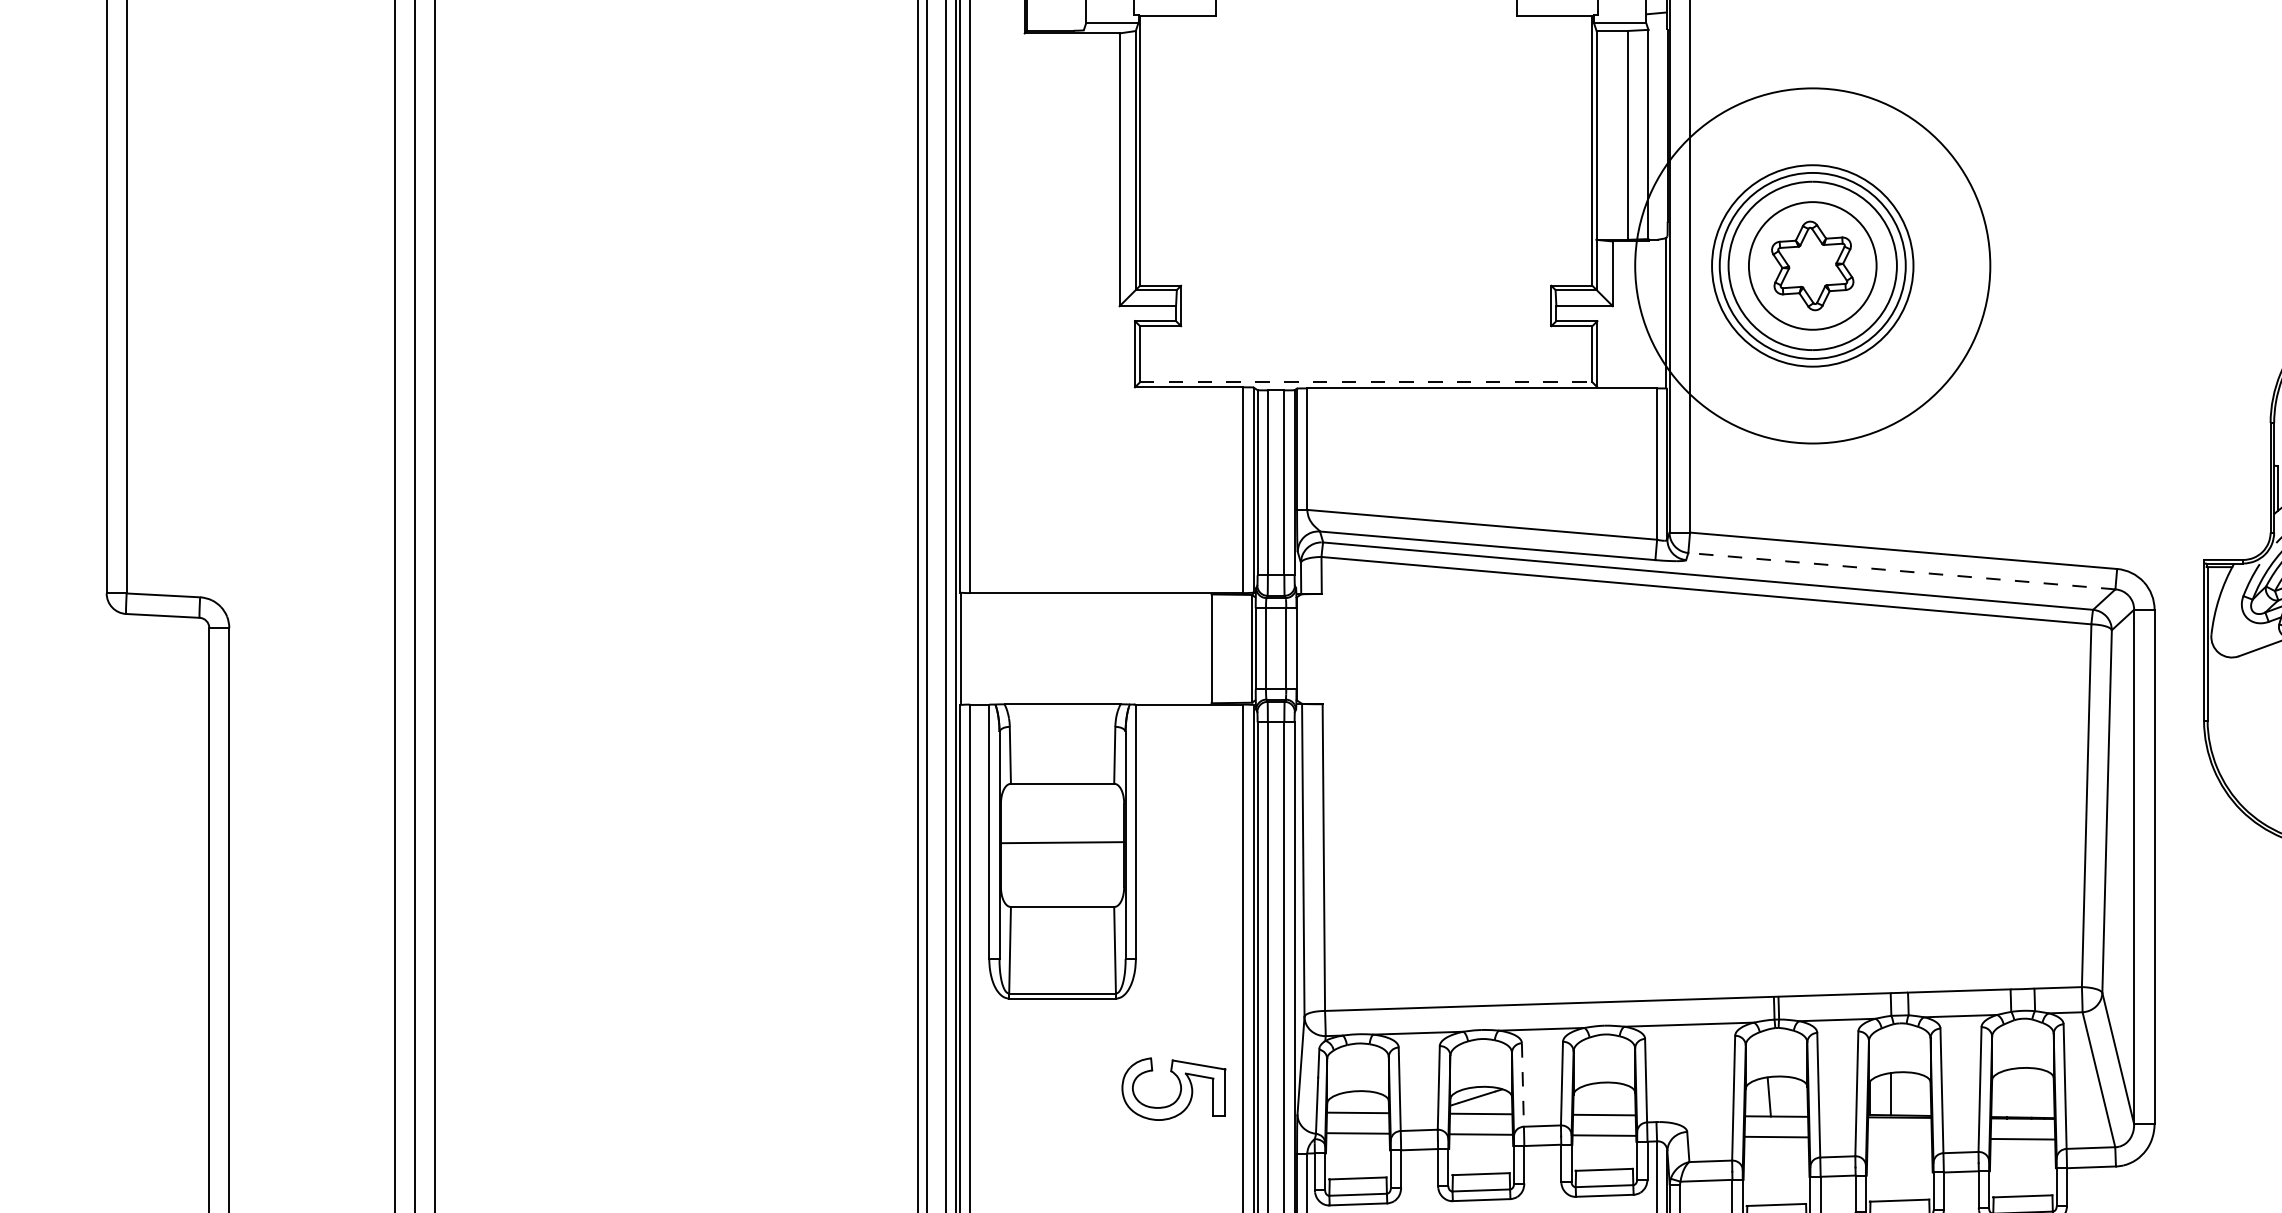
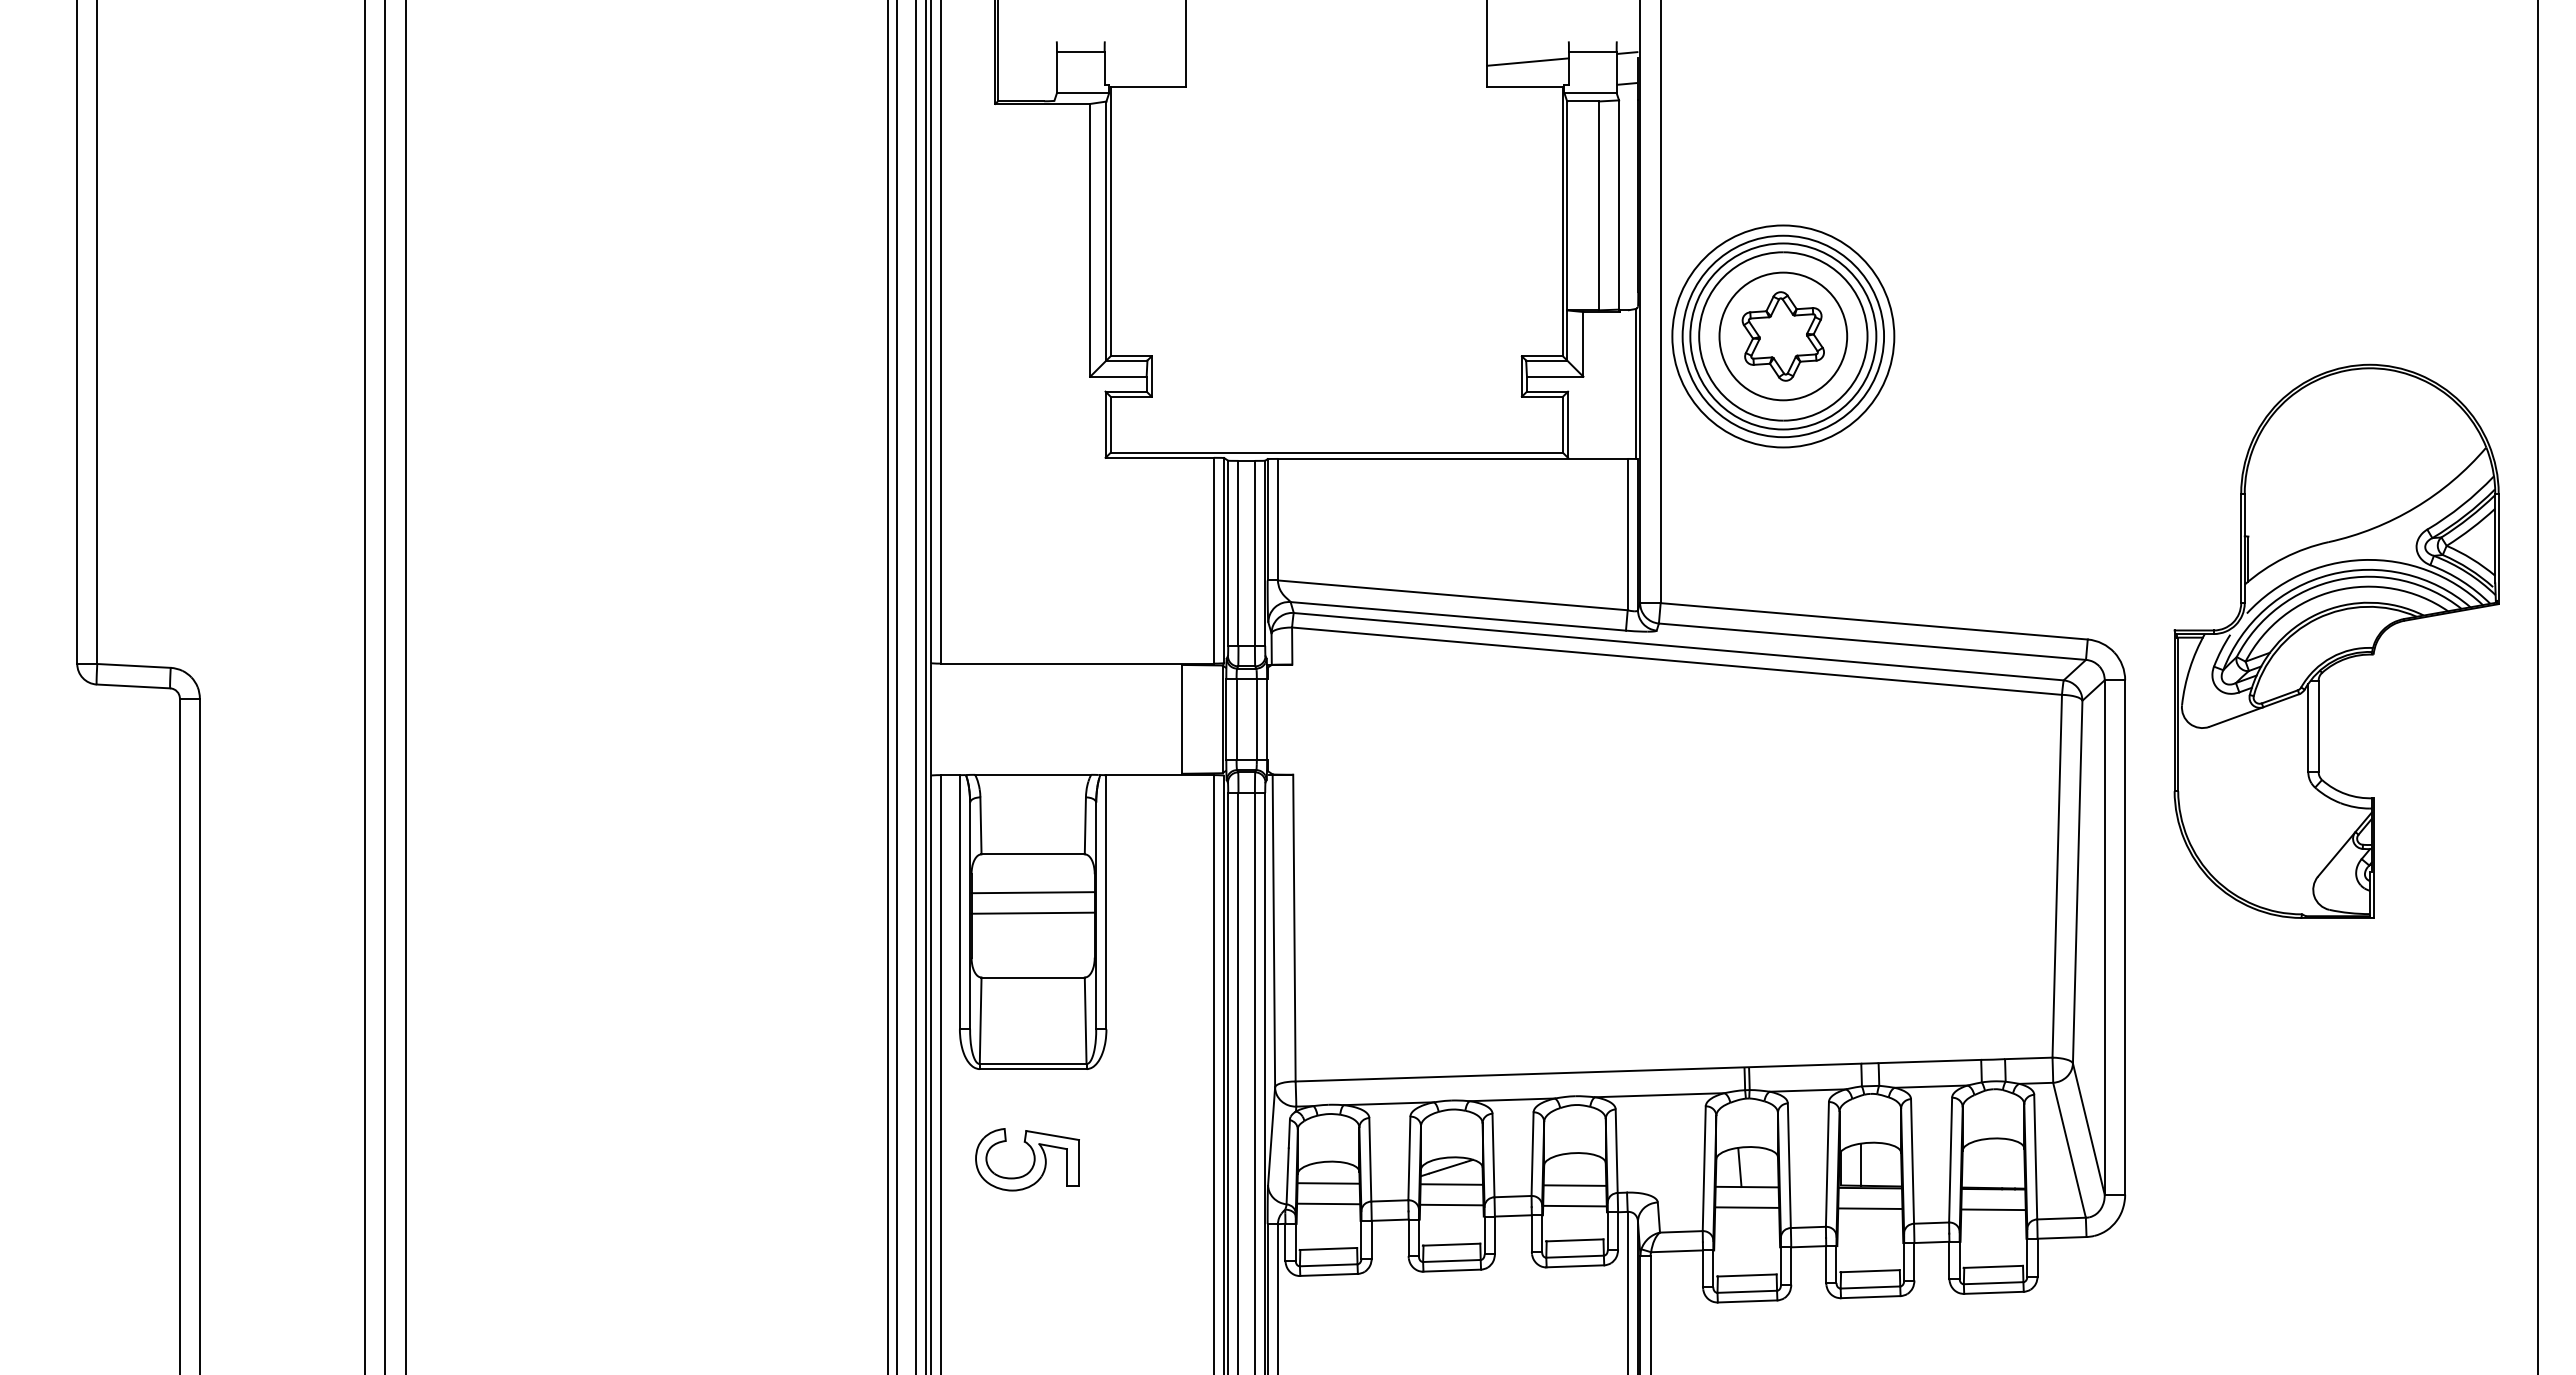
circle: (1812, 265) -> (1783, 336), size x0.62
line: (1366, 381) -> (1337, 452), dashed -> solid
line: (1900, 570) -> (1871, 641), dashed -> solid
line: (1061, 821) -> (1032, 892), added
line: (1522, 1084) -> (1493, 1155), dashed -> solid
part: (1173, 1088) -> (1027, 1159), moved
line: (1899, 1137) -> (1870, 1208), added

